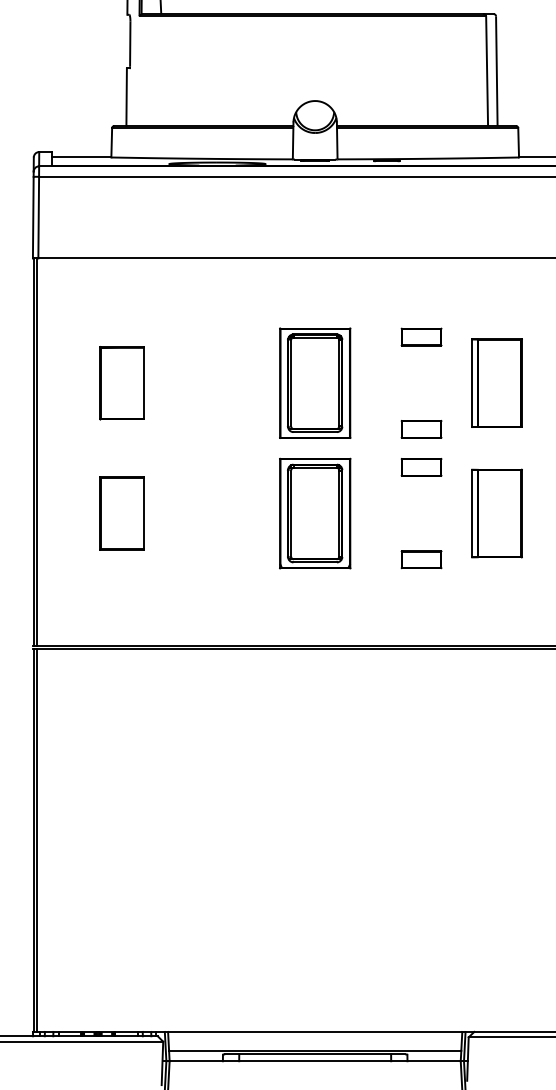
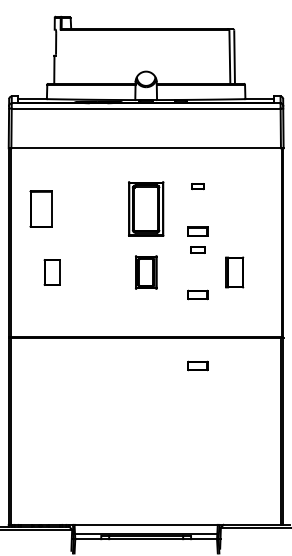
part: (420, 336) -> (197, 186), size x0.6
part: (120, 382) -> (40, 208), moved
part: (496, 382) -> (234, 208), removed
part: (420, 466) -> (197, 249), size x0.7
part: (120, 513) -> (51, 272), size x0.7
part: (315, 513) -> (146, 272), size x0.6
part: (496, 513) -> (234, 272), size x0.7
part: (420, 704) -> (197, 365), added

